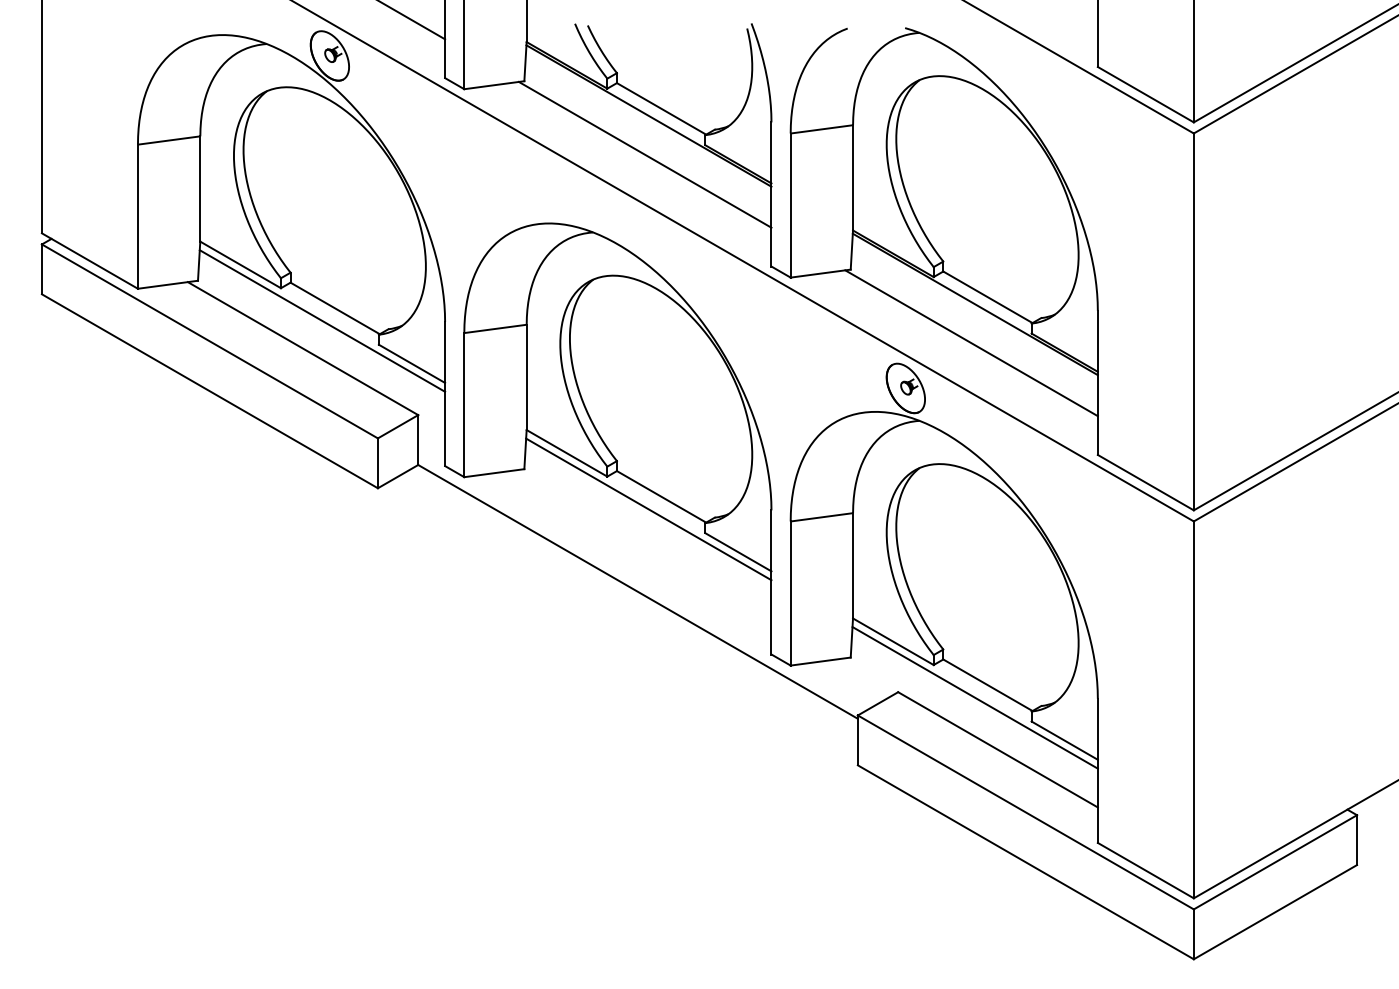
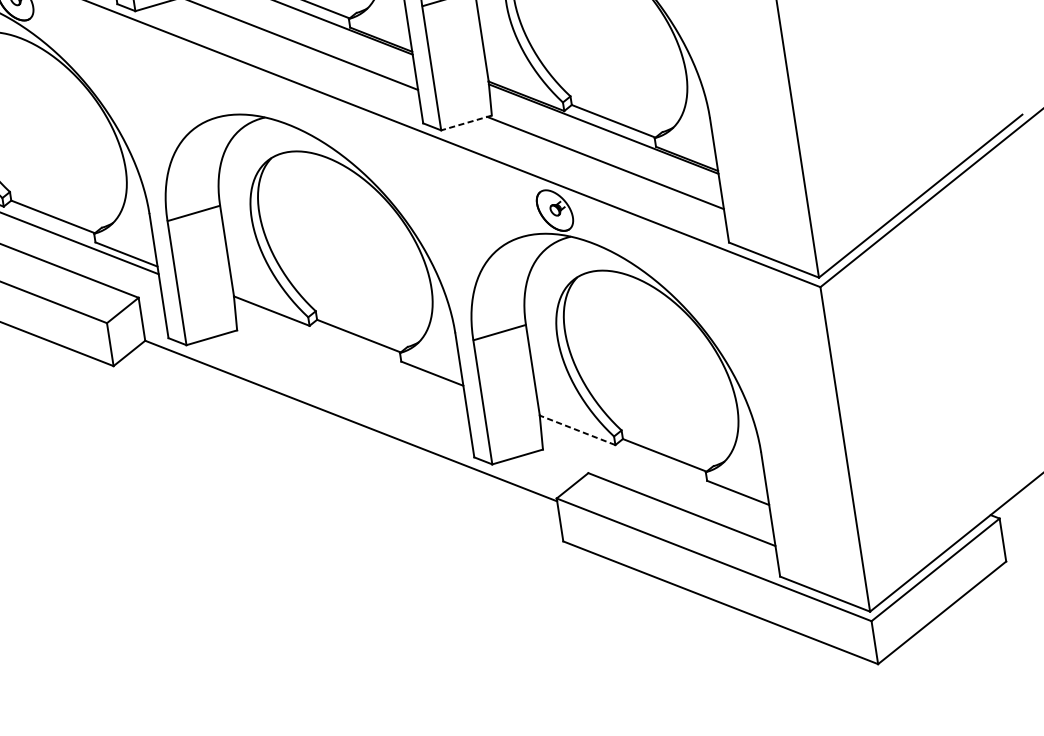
line: (820, 273) -> (466, 122), solid -> dashed
line: (648, 509) -> (349, 348), removed
line: (893, 641) -> (577, 430), solid -> dashed
line: (974, 697) -> (654, 467), removed

